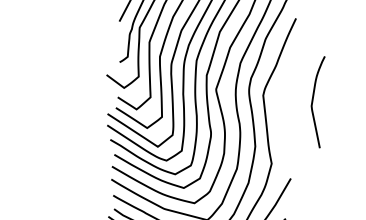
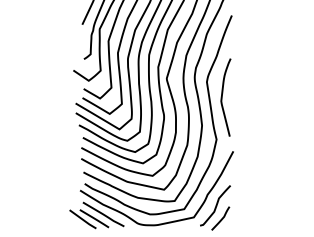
curve: (313, 101) -> (222, 97), moved

